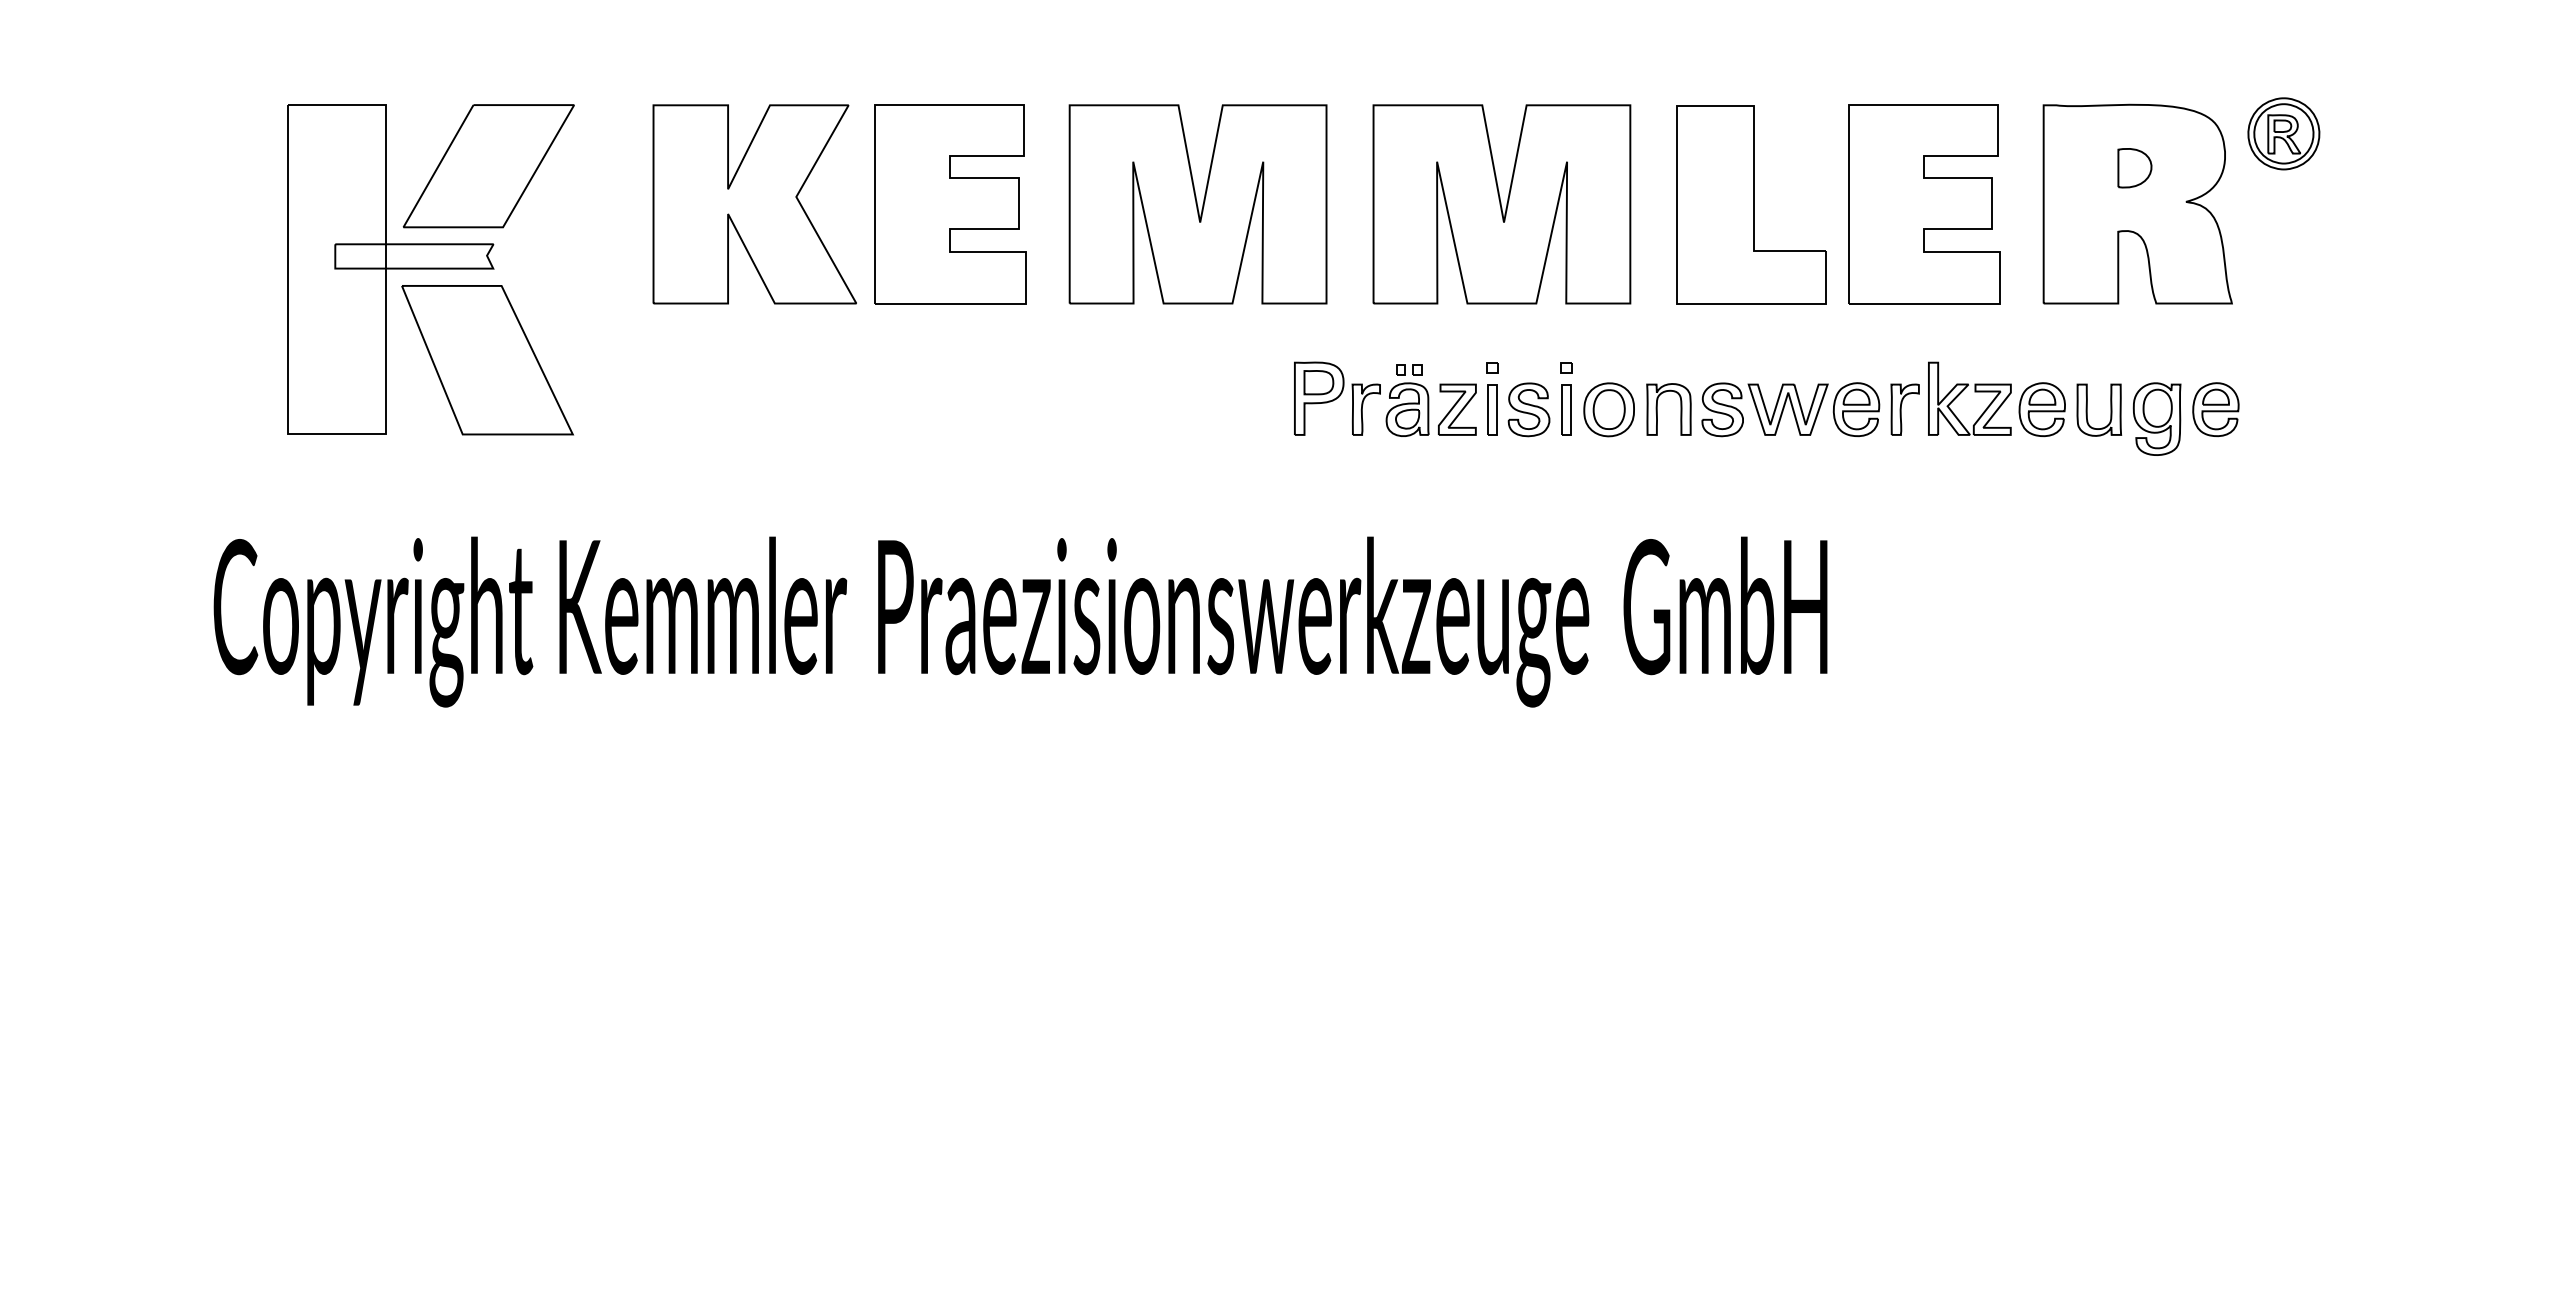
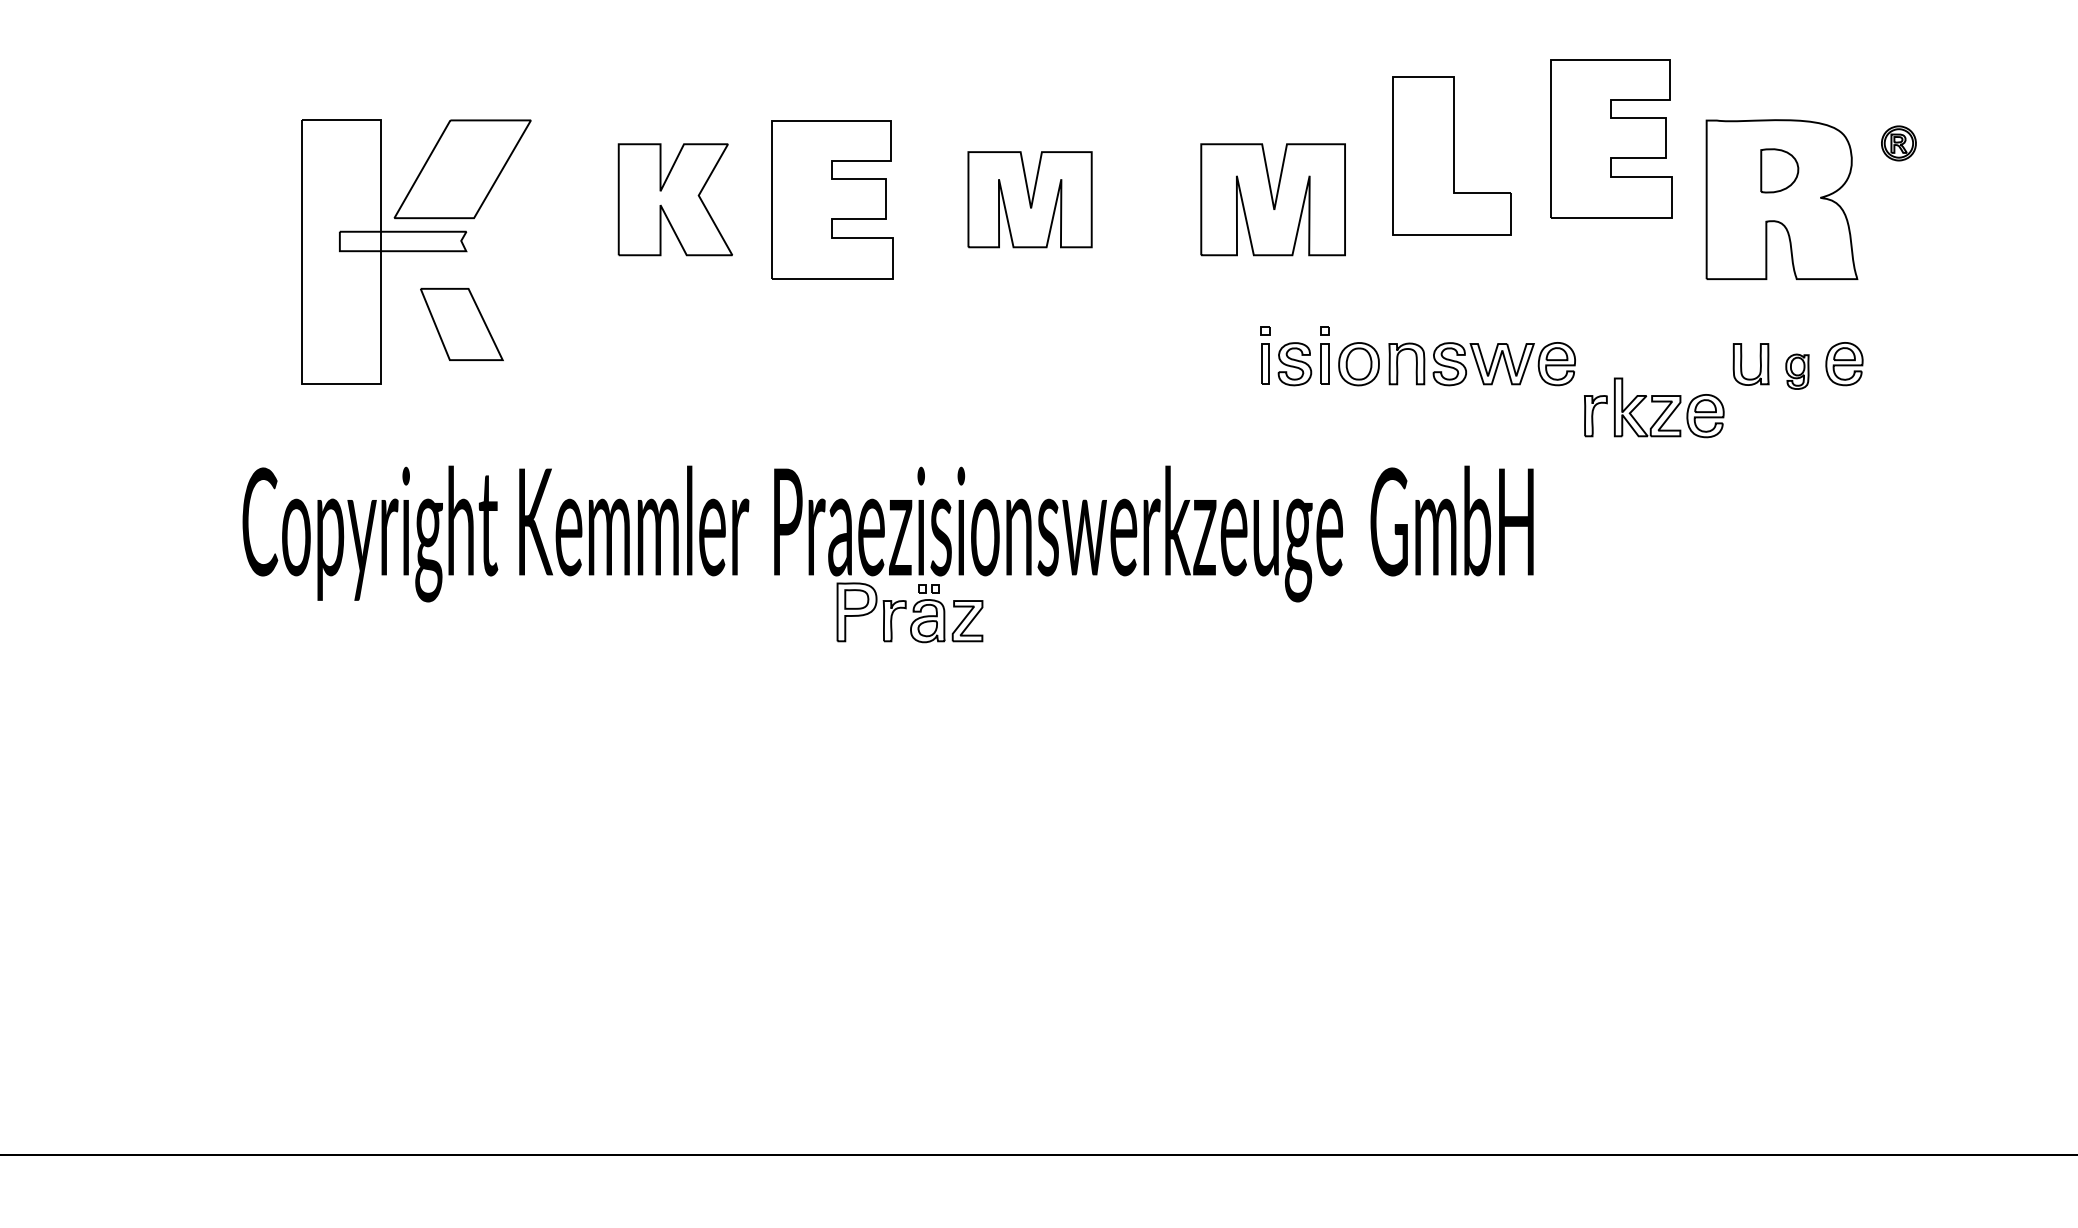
part: (2283, 133) -> (1898, 143), size x0.6
part: (2134, 167) -> (1779, 170), size x1.4
part: (754, 203) -> (675, 199), size x0.7
part: (1197, 203) -> (1029, 199), size x0.6
part: (1501, 203) -> (1272, 199), size x0.7
part: (1750, 203) -> (1451, 155), moved
part: (1924, 203) -> (1611, 138), moved
part: (487, 360) -> (461, 324), size x0.6
part: (1384, 398) -> (909, 612), moved
part: (1978, 398) -> (1654, 407), moved
part: (2157, 418) -> (1797, 371), size x0.6

